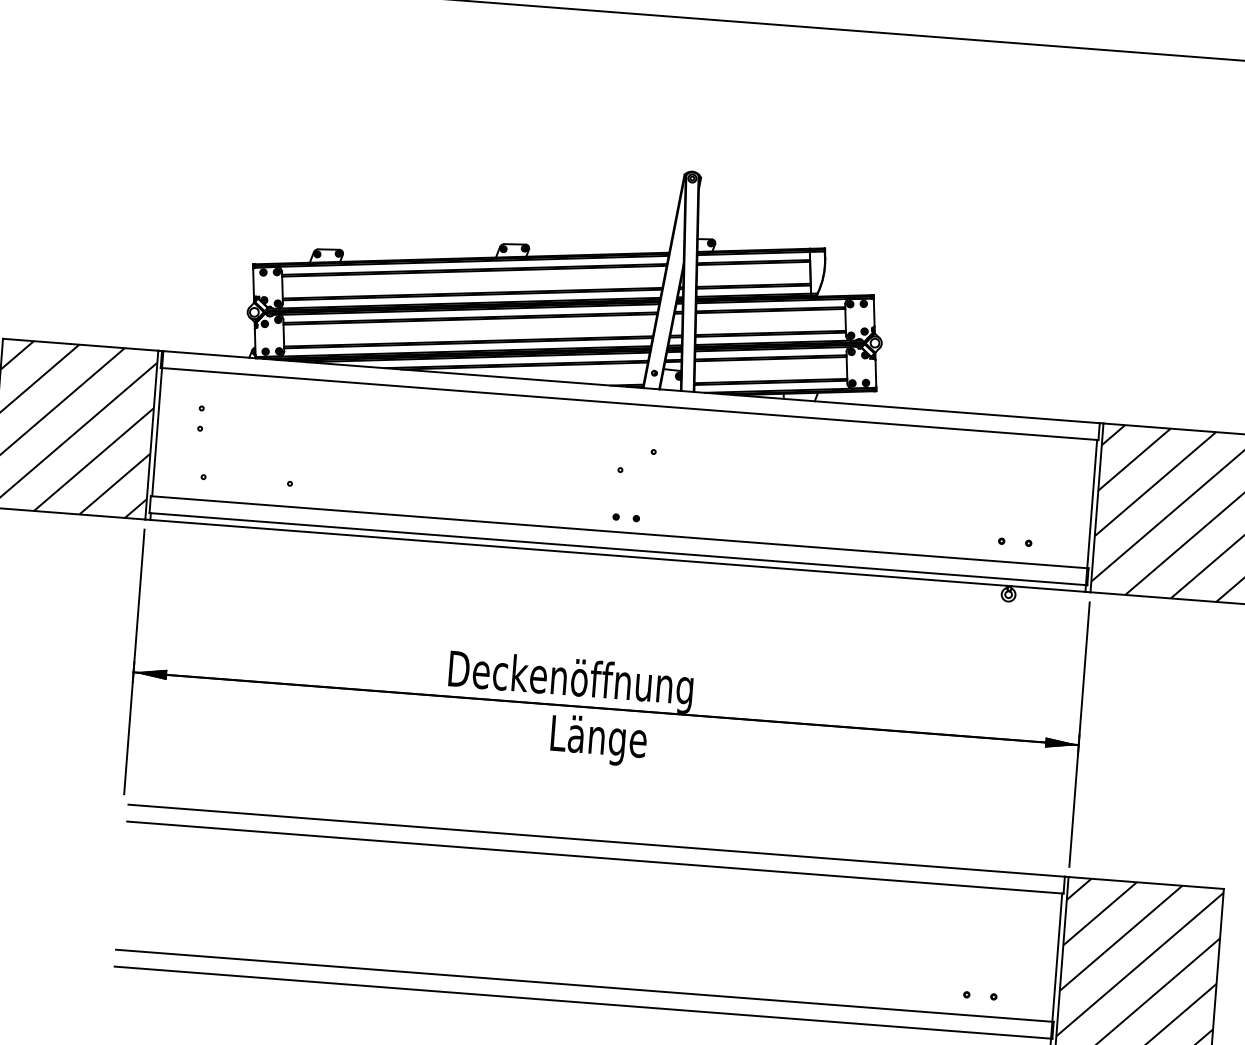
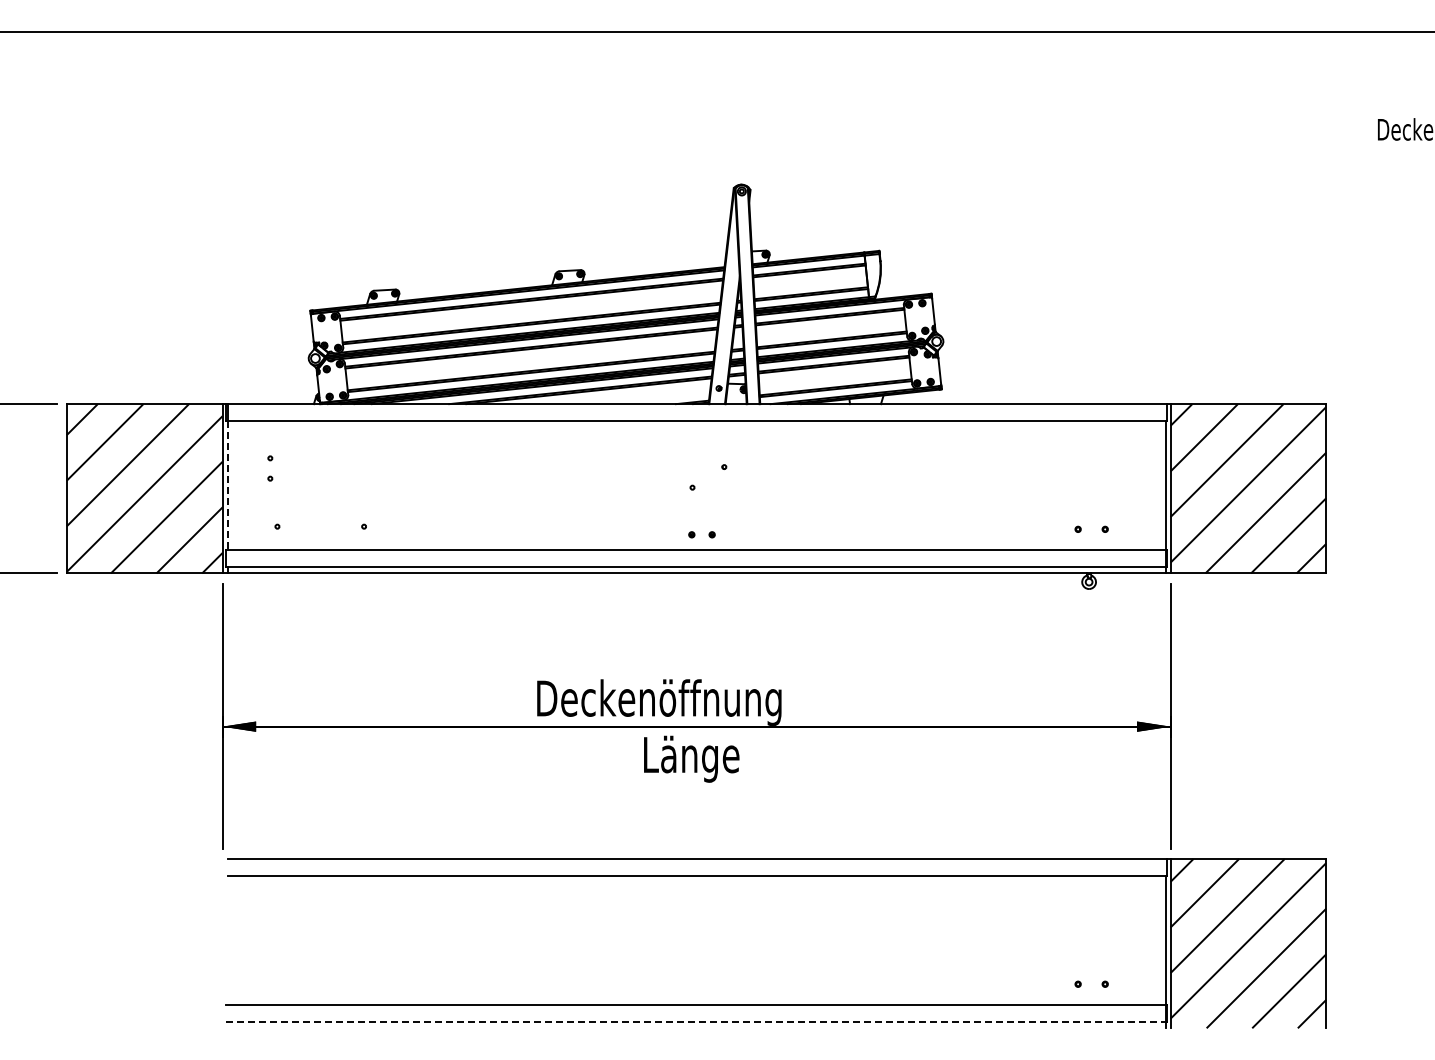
line: (156, 432) -> (227, 485), solid -> dashed
line: (582, 1002) -> (695, 1021), solid -> dashed

